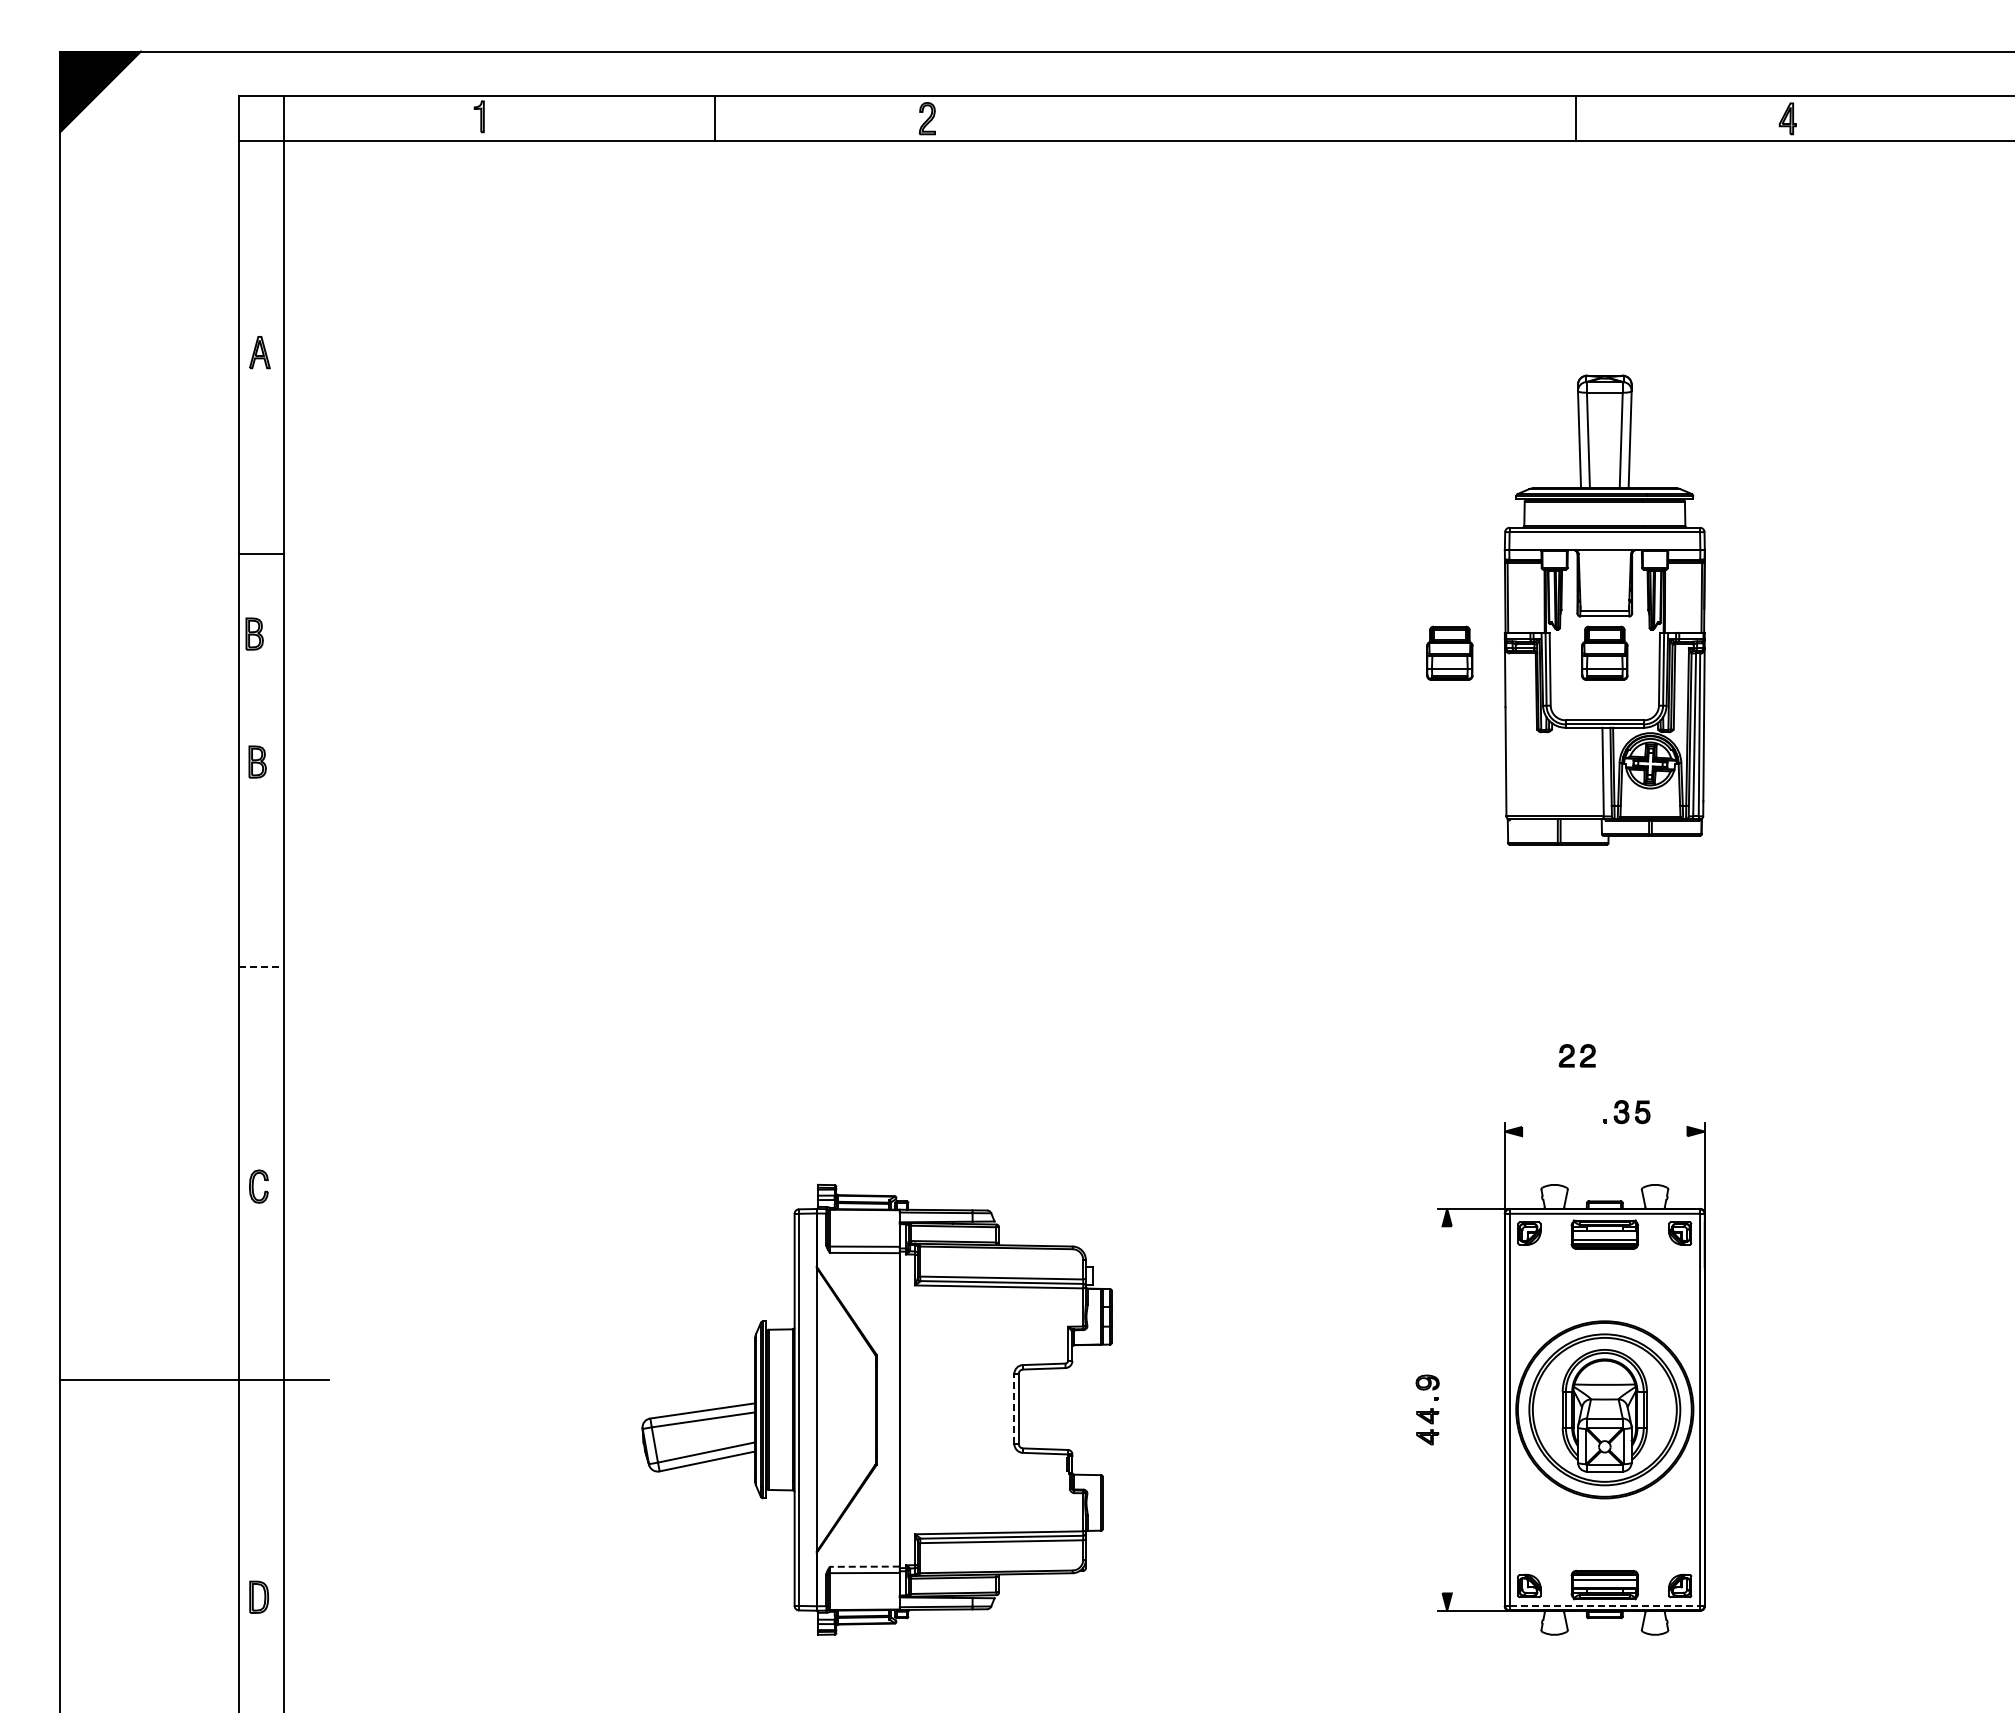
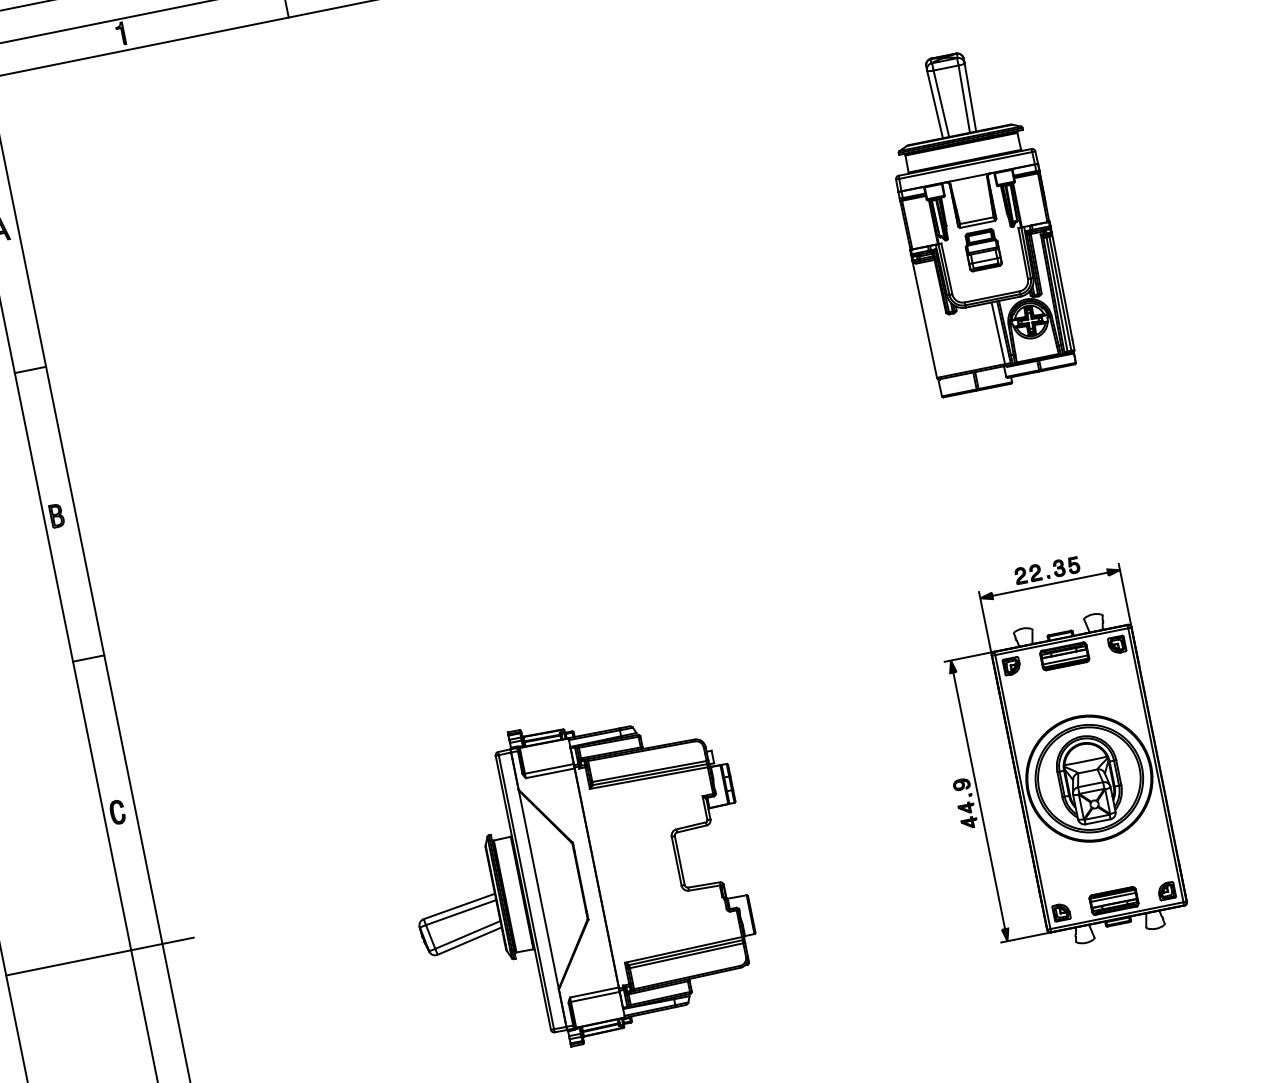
part: (254, 633) -> (36, 426), removed
part: (1449, 652) -> (874, 271), removed
line: (262, 967) -> (89, 658), dashed -> solid
part: (1576, 1055) -> (1027, 574), moved
line: (1604, 1131) -> (1049, 584), added
line: (1014, 1408) -> (676, 860), dashed -> solid
line: (1447, 1409) -> (979, 800), added
line: (864, 1566) -> (594, 992), dashed -> solid
line: (1605, 1605) -> (1117, 915), dashed -> solid

